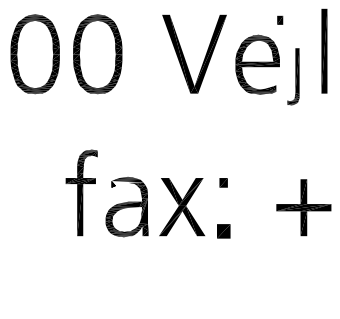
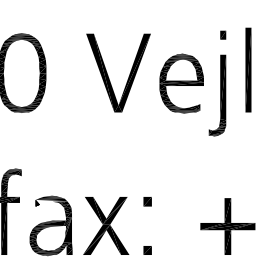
part: (280, 19) -> (223, 34), moved
part: (293, 76) -> (217, 95), size x1.43
part: (223, 231) -> (147, 250), size x0.62

